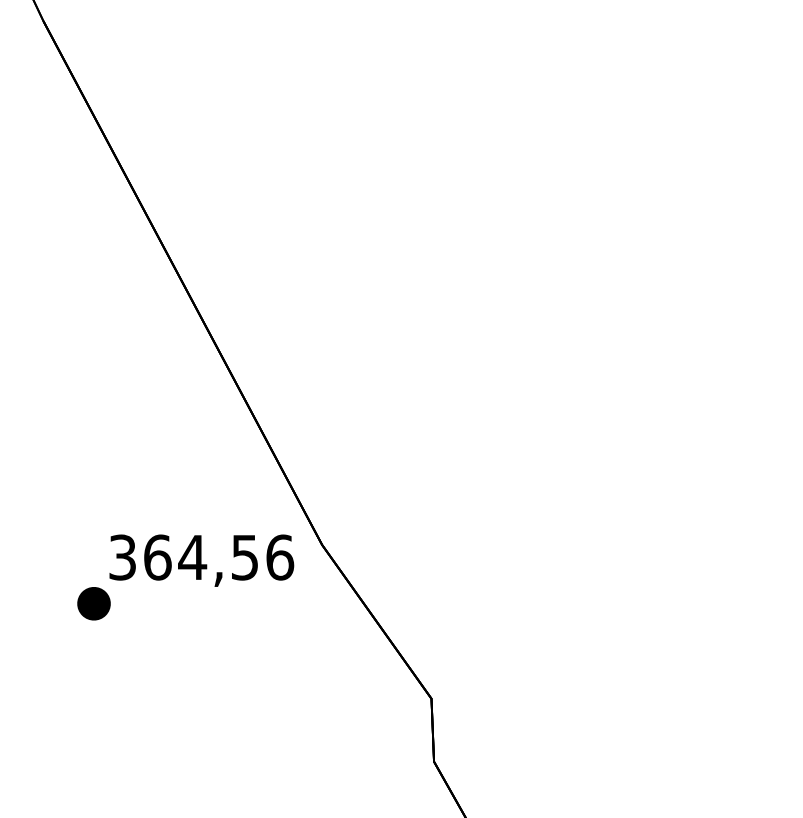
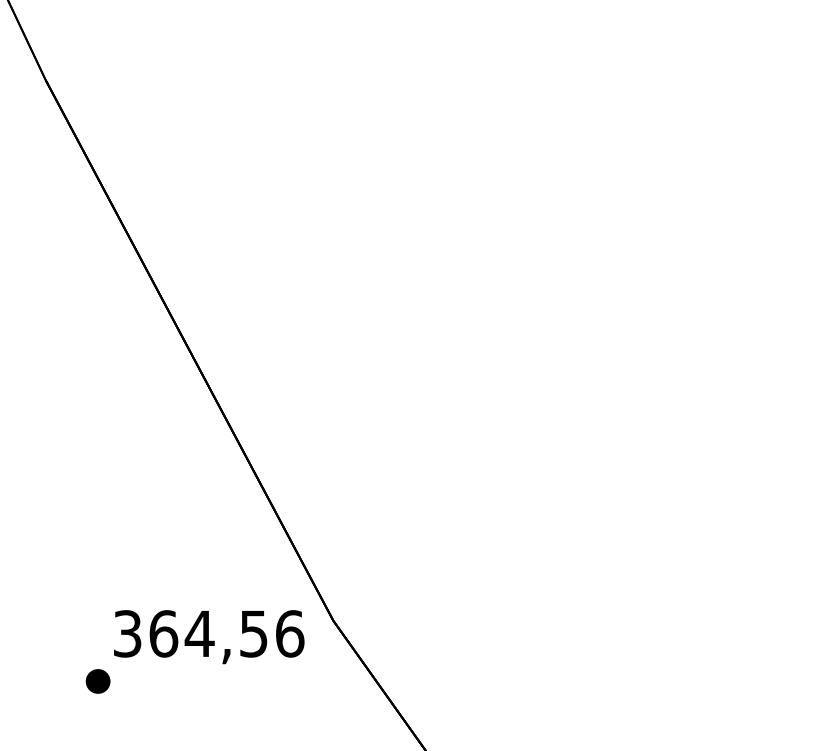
part: (94, 603) -> (98, 681), size x0.71

